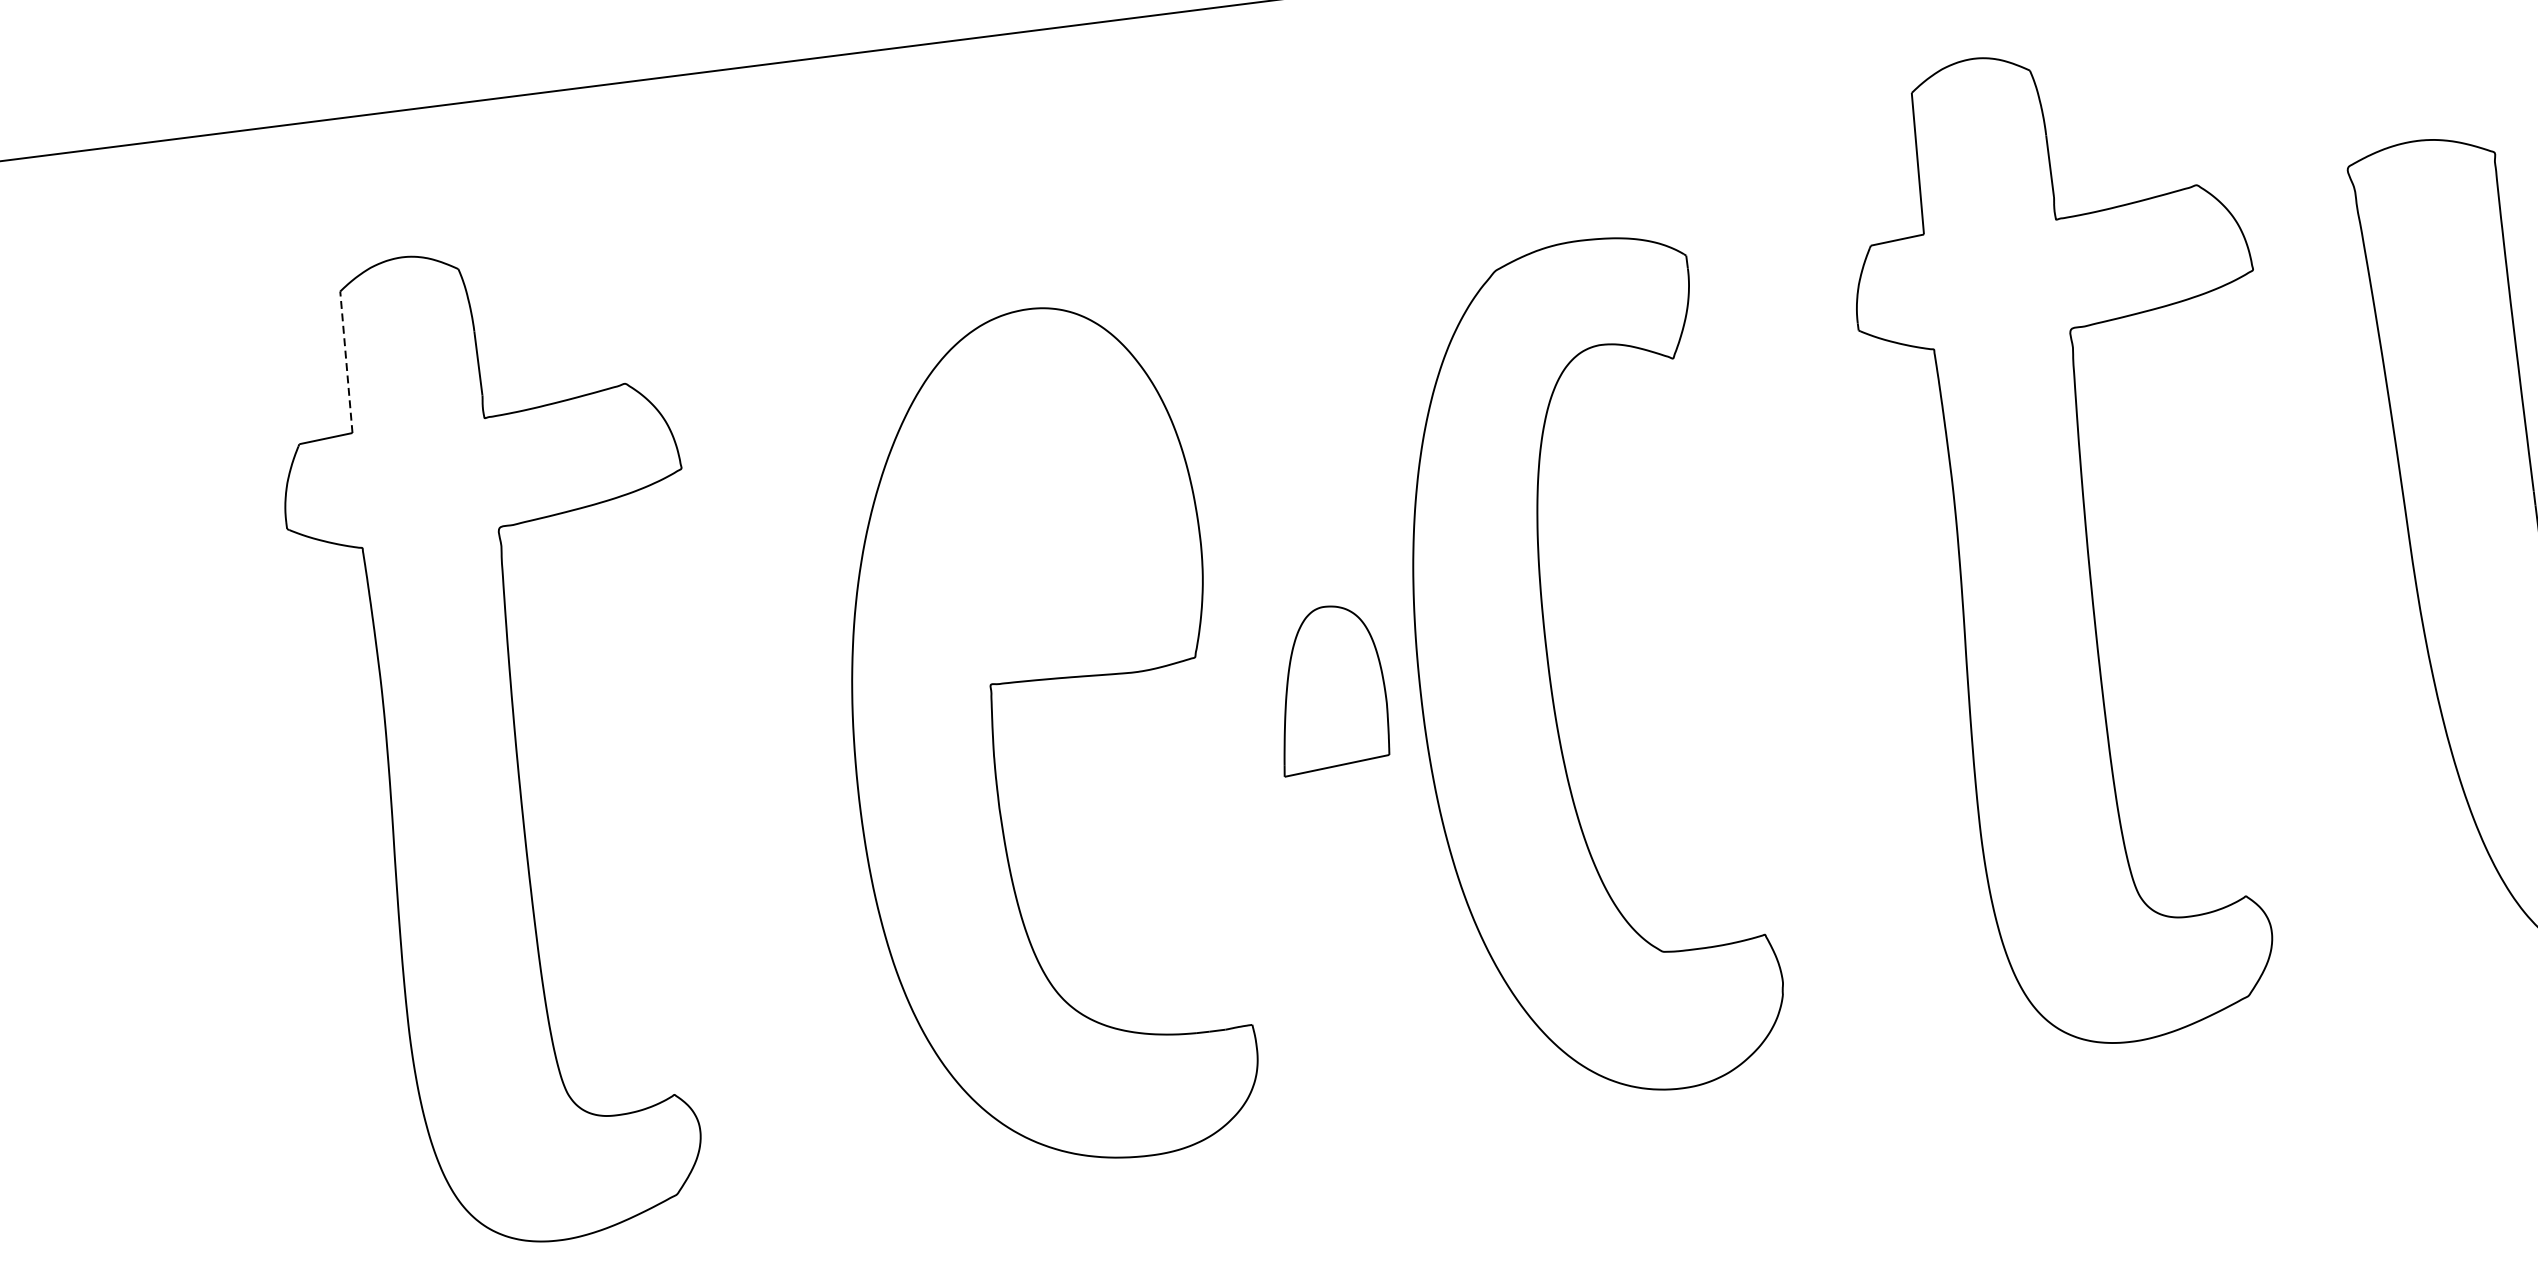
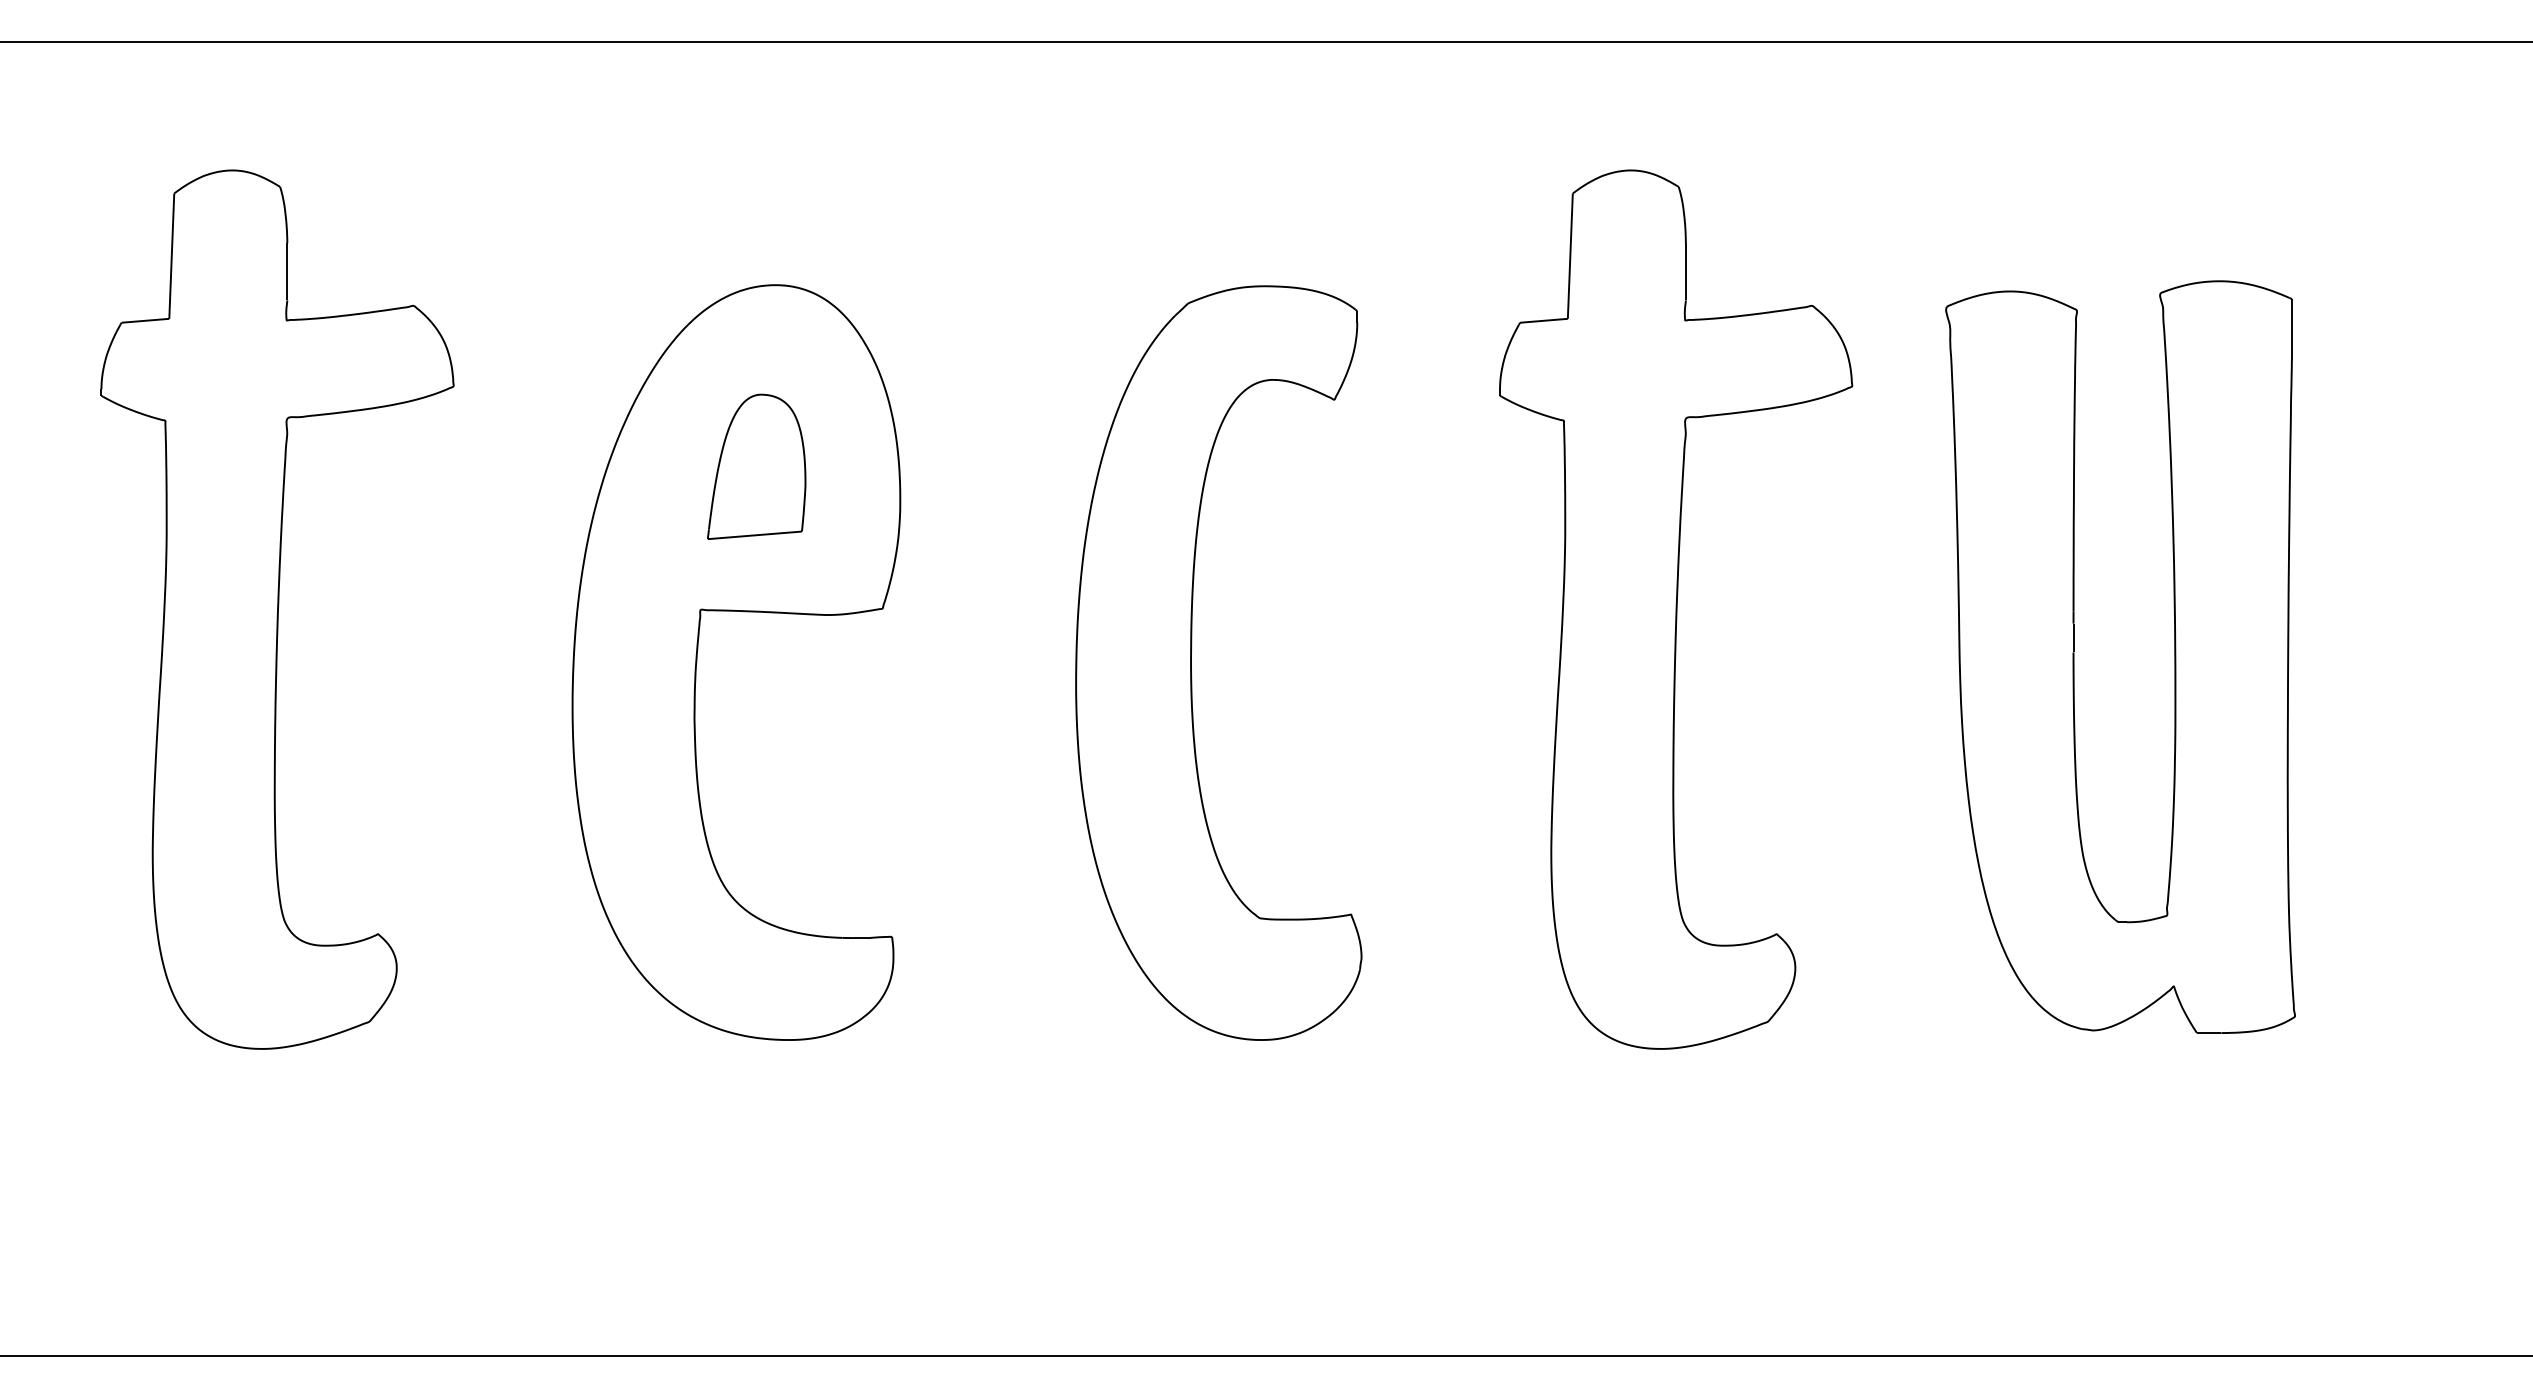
line: (346, 362) -> (171, 256), dashed -> solid
part: (1329, 688) -> (756, 466), moved

